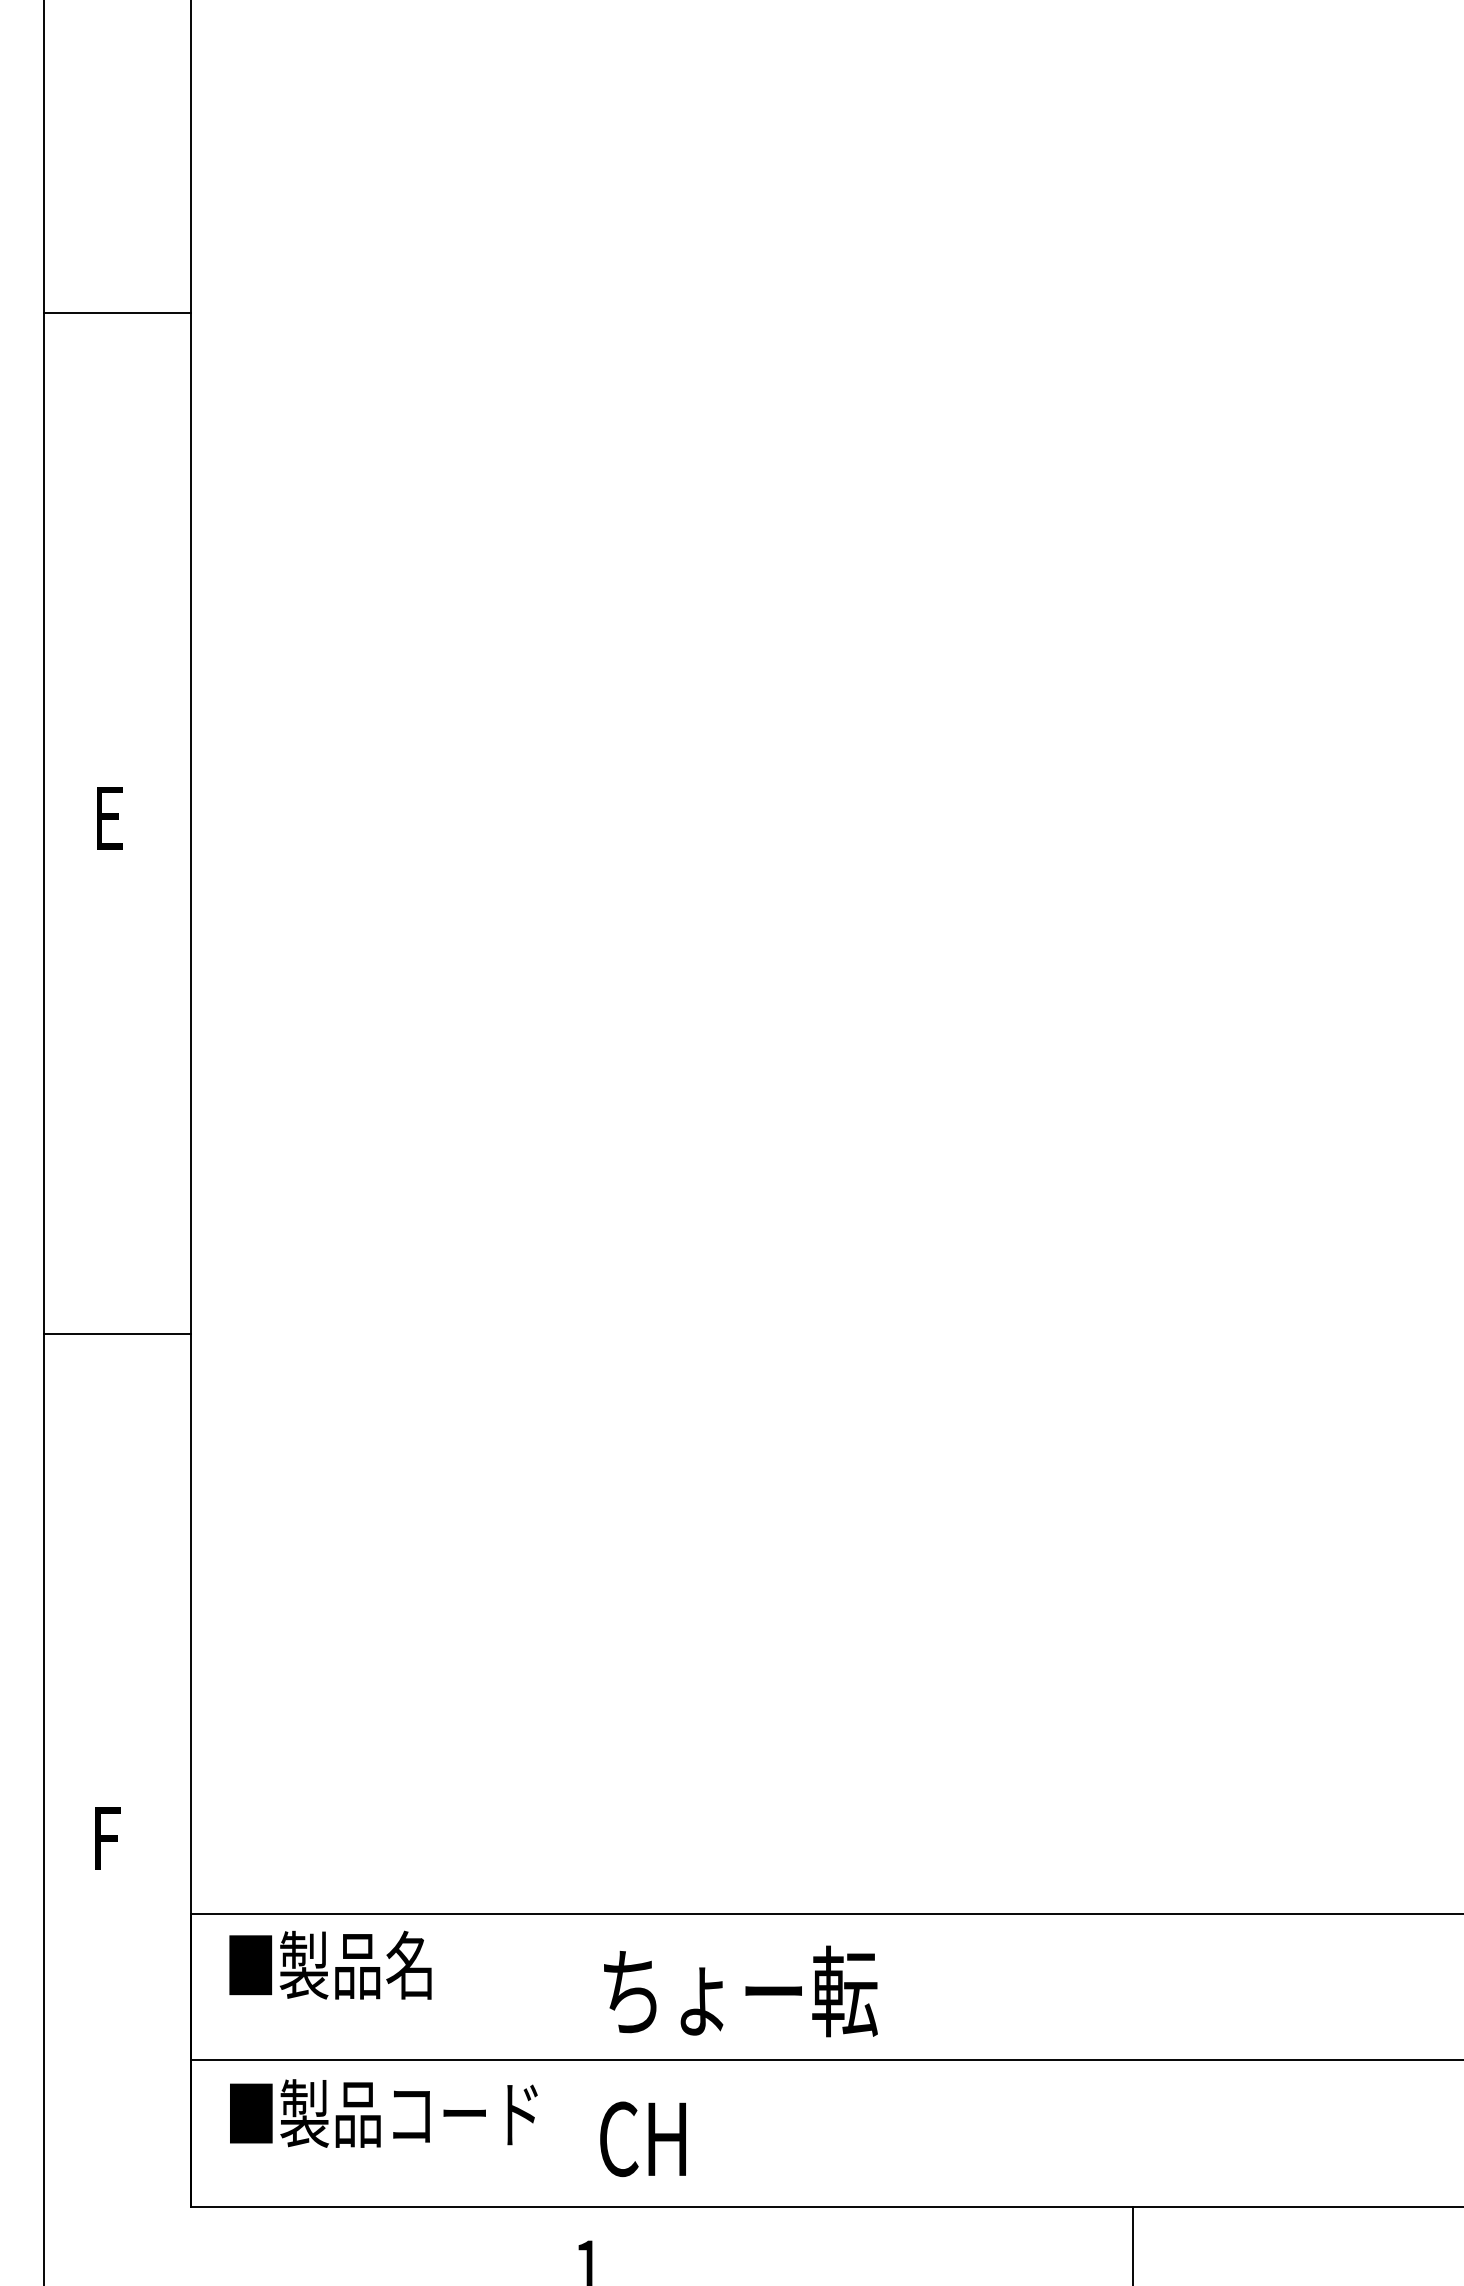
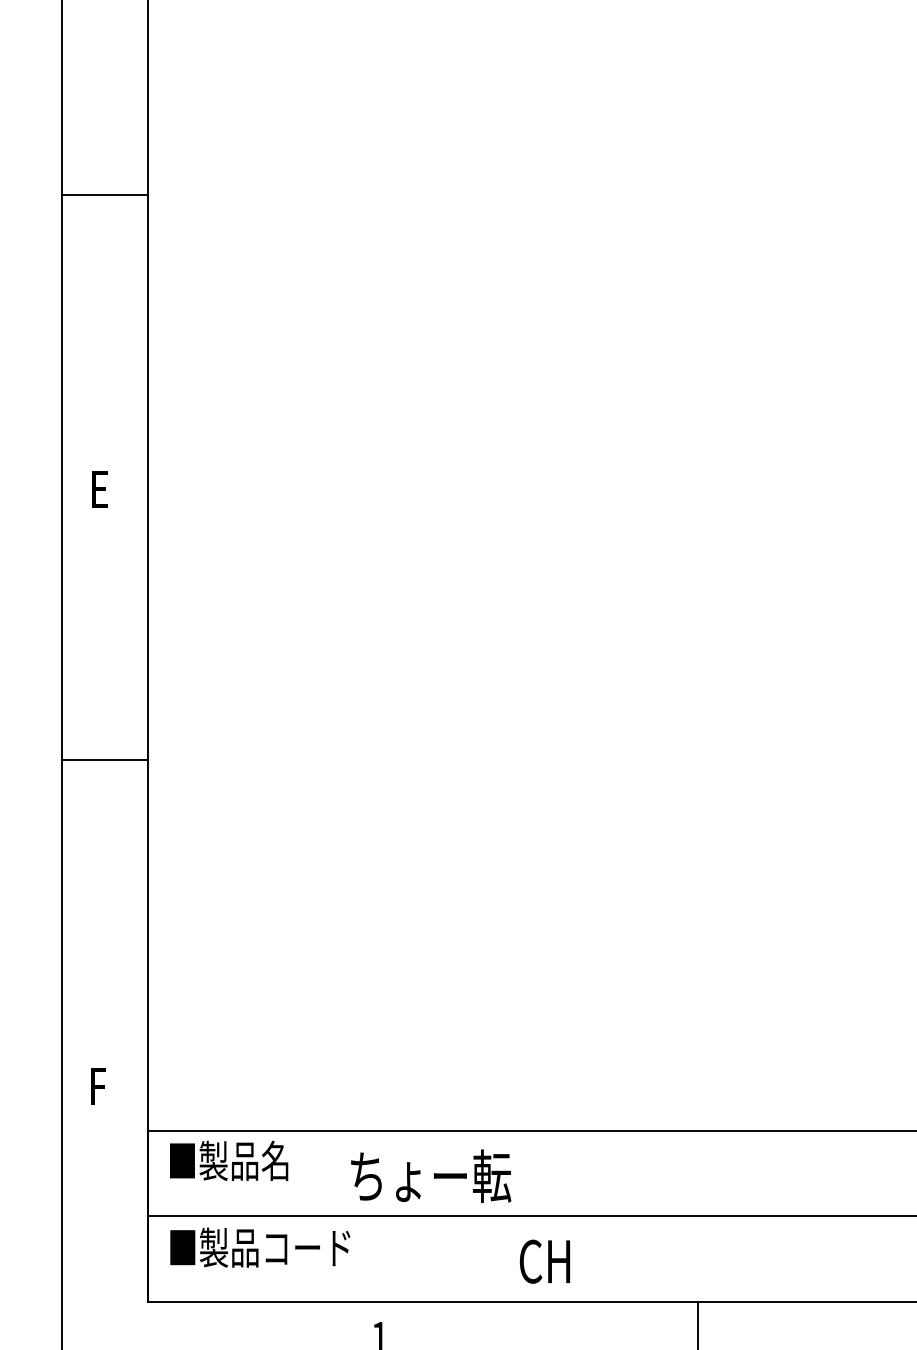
line: (117, 1333) -> (104, 760), moved
text: (741, 1990) -> (431, 1175), moved
text: (642, 2138) -> (544, 1261), moved

